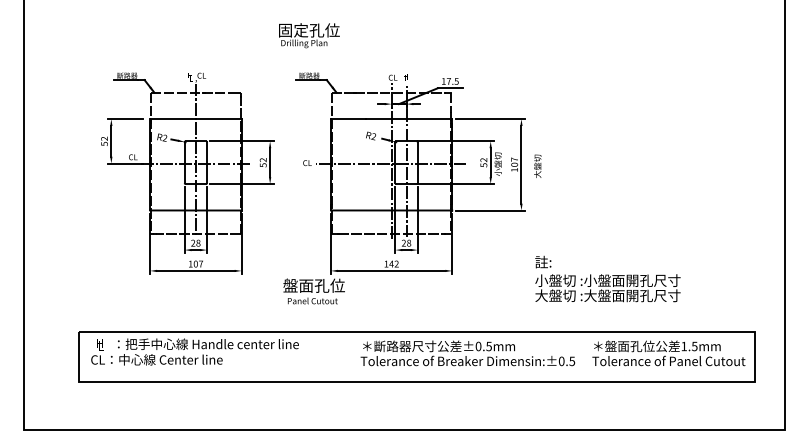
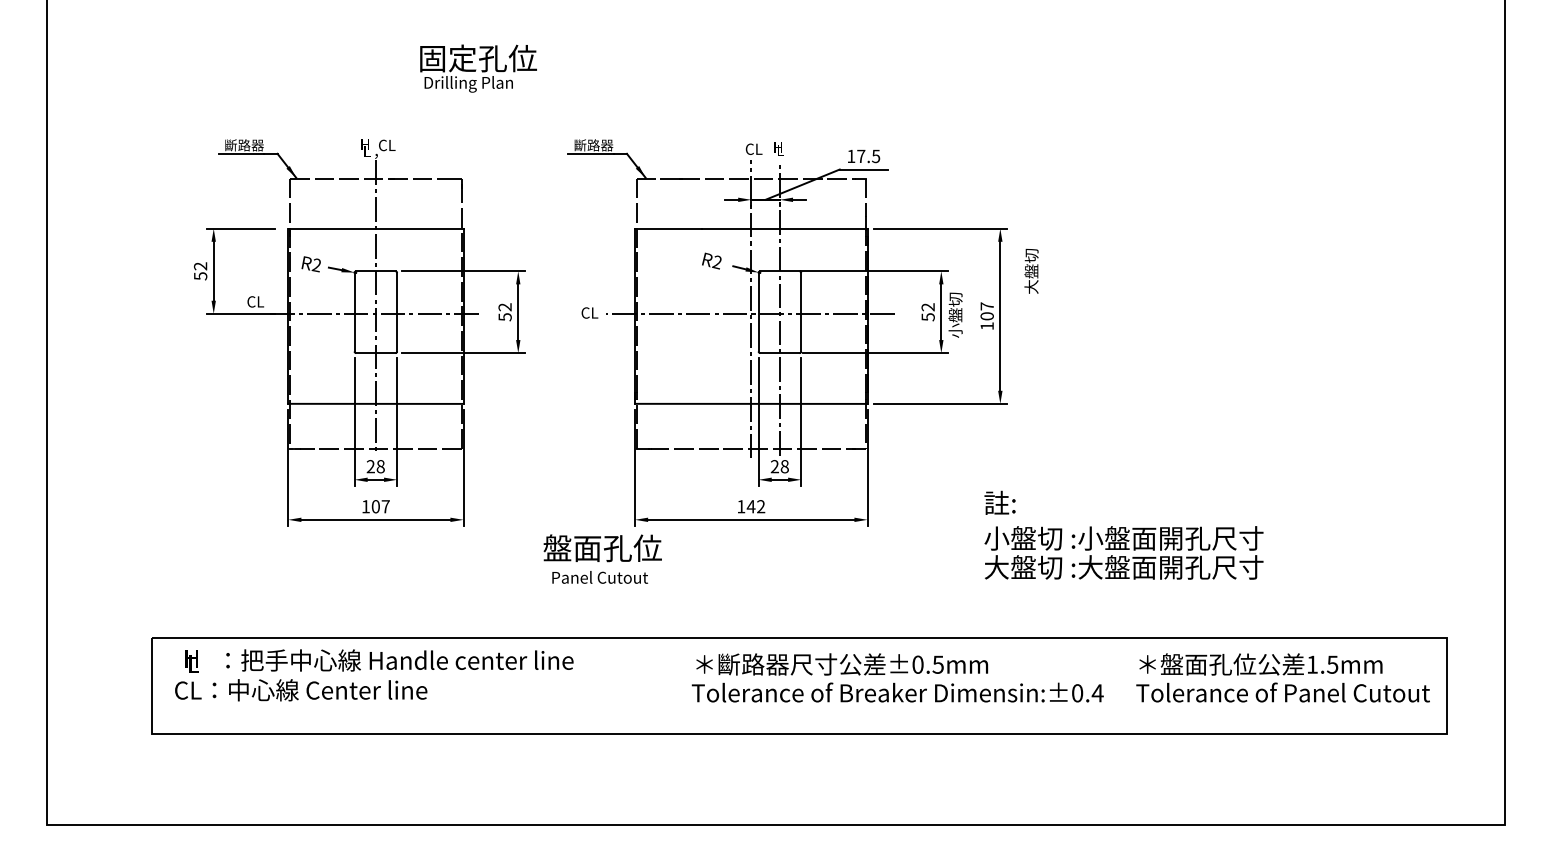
text: (309, 35) -> (478, 68), moved
text: (537, 165) -> (1031, 269), moved
text: (607, 278) -> (1123, 534), moved
text: (571, 361) -> (1096, 693), Dimensin:±0.5 -> Dimensin:±0.4

